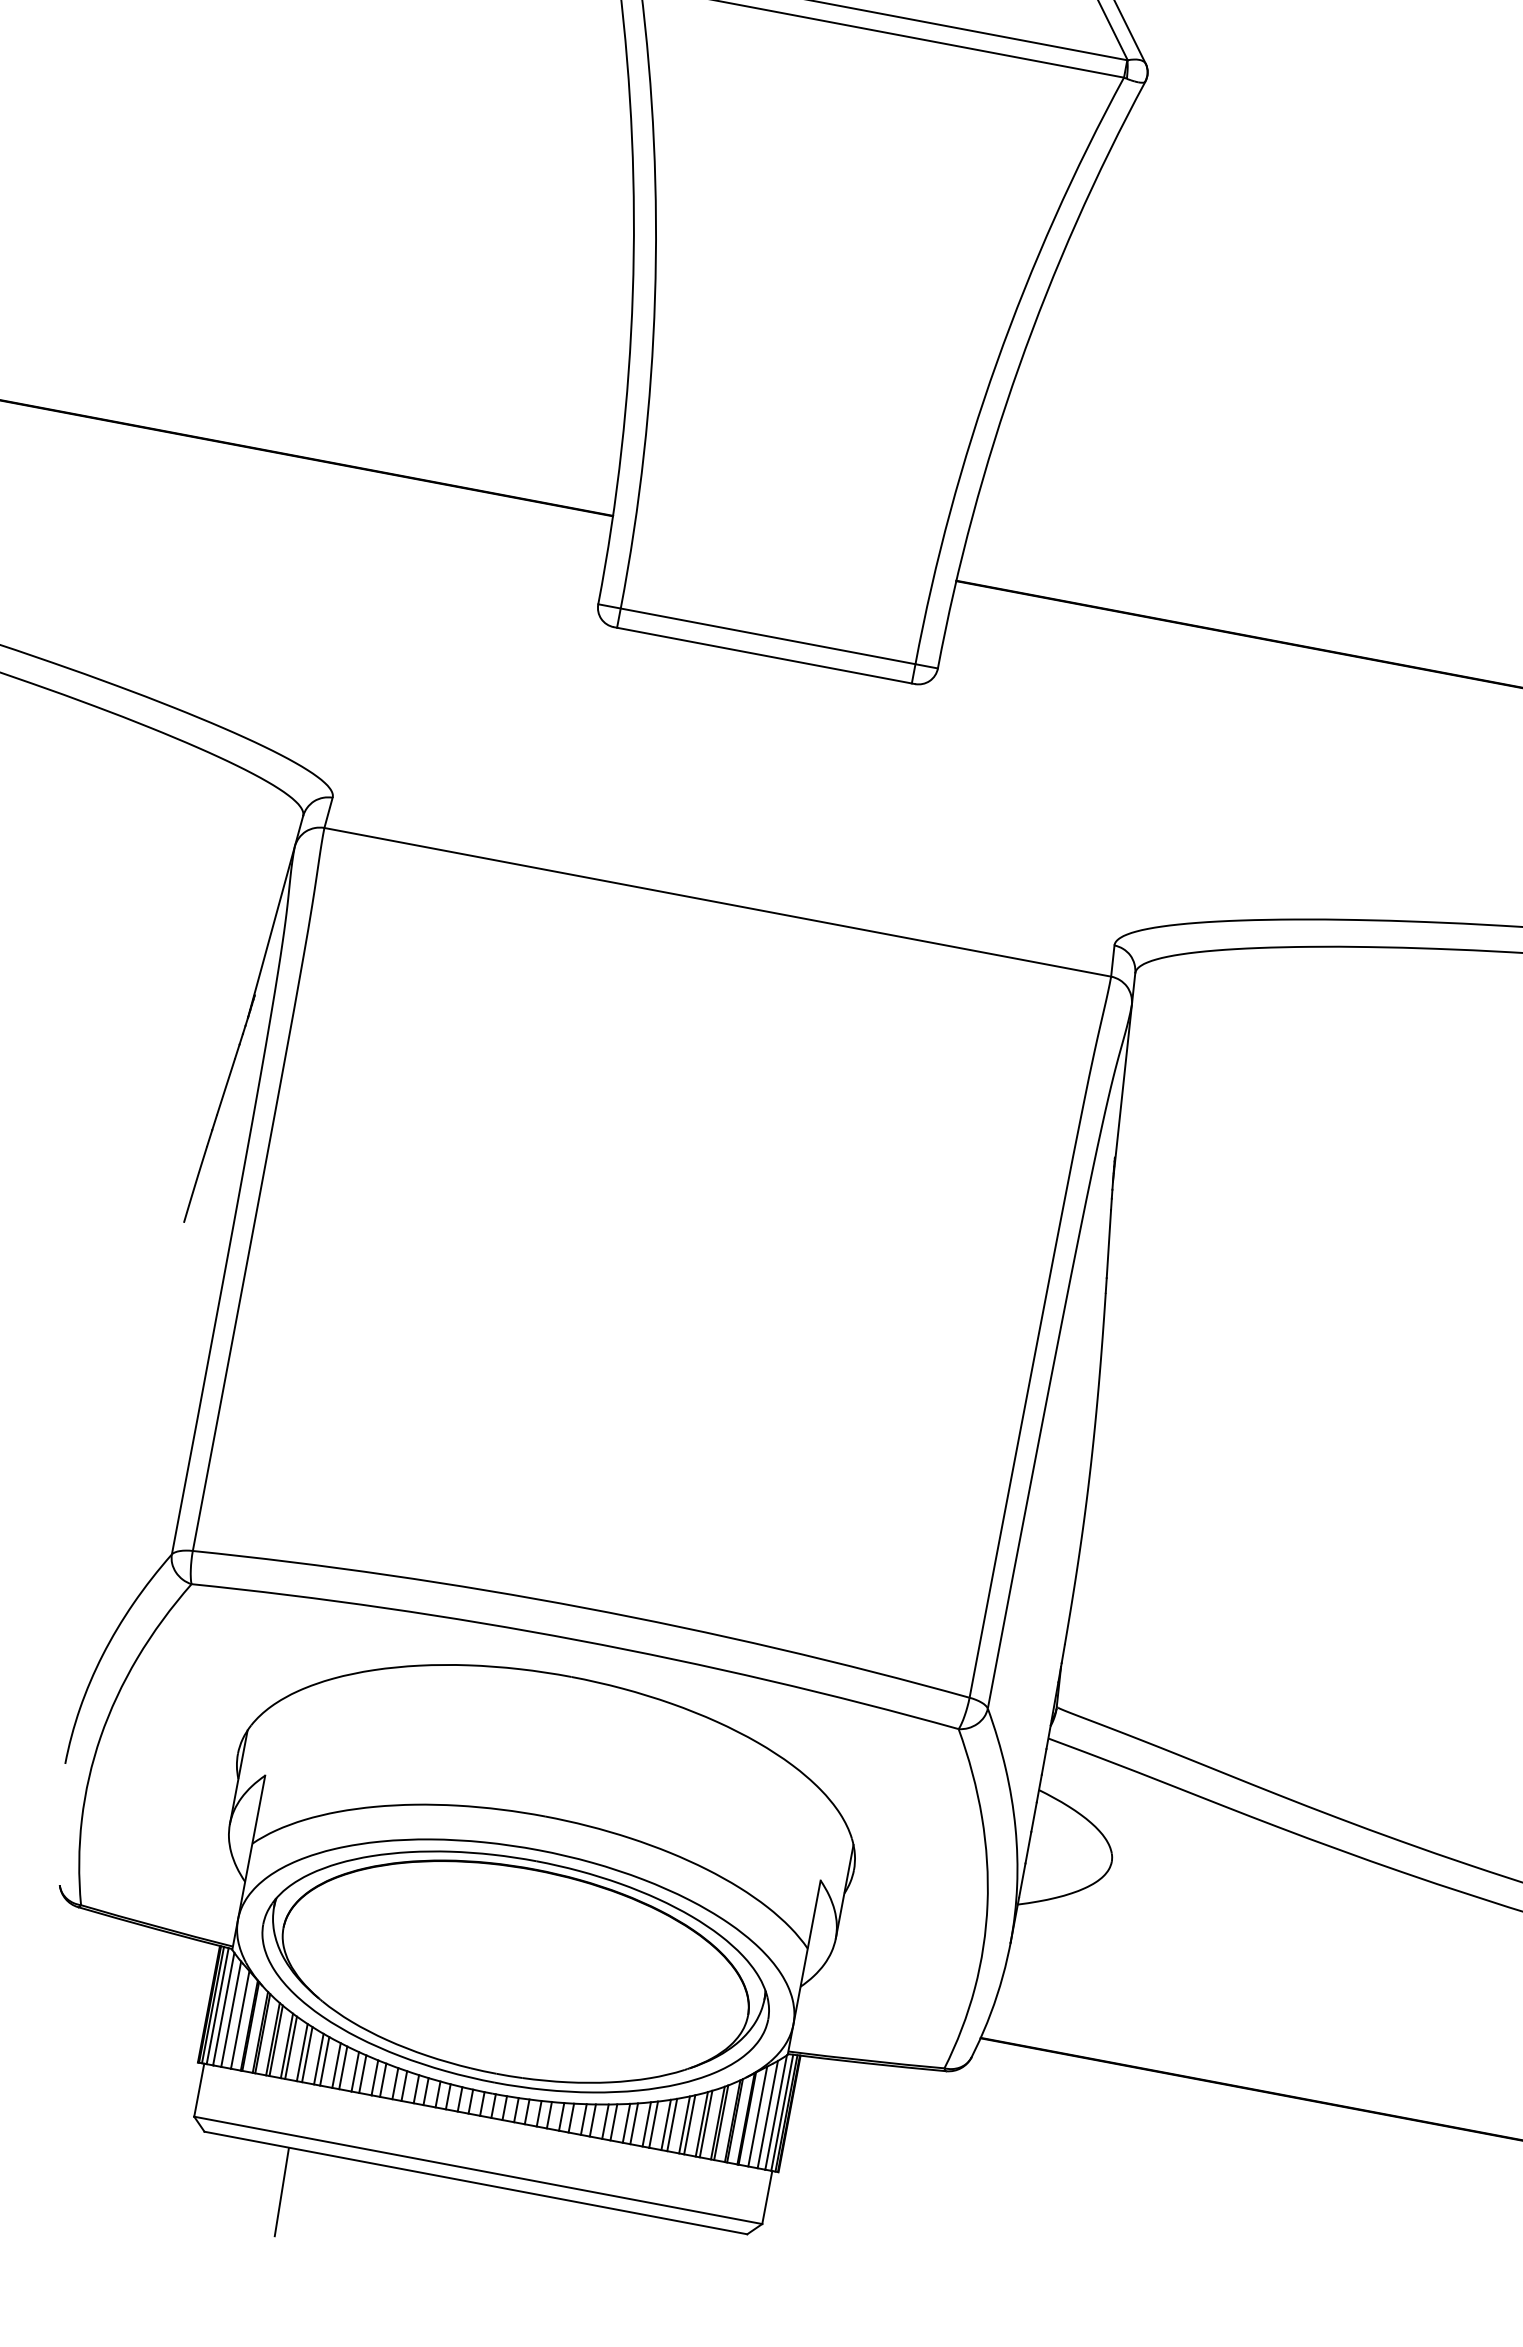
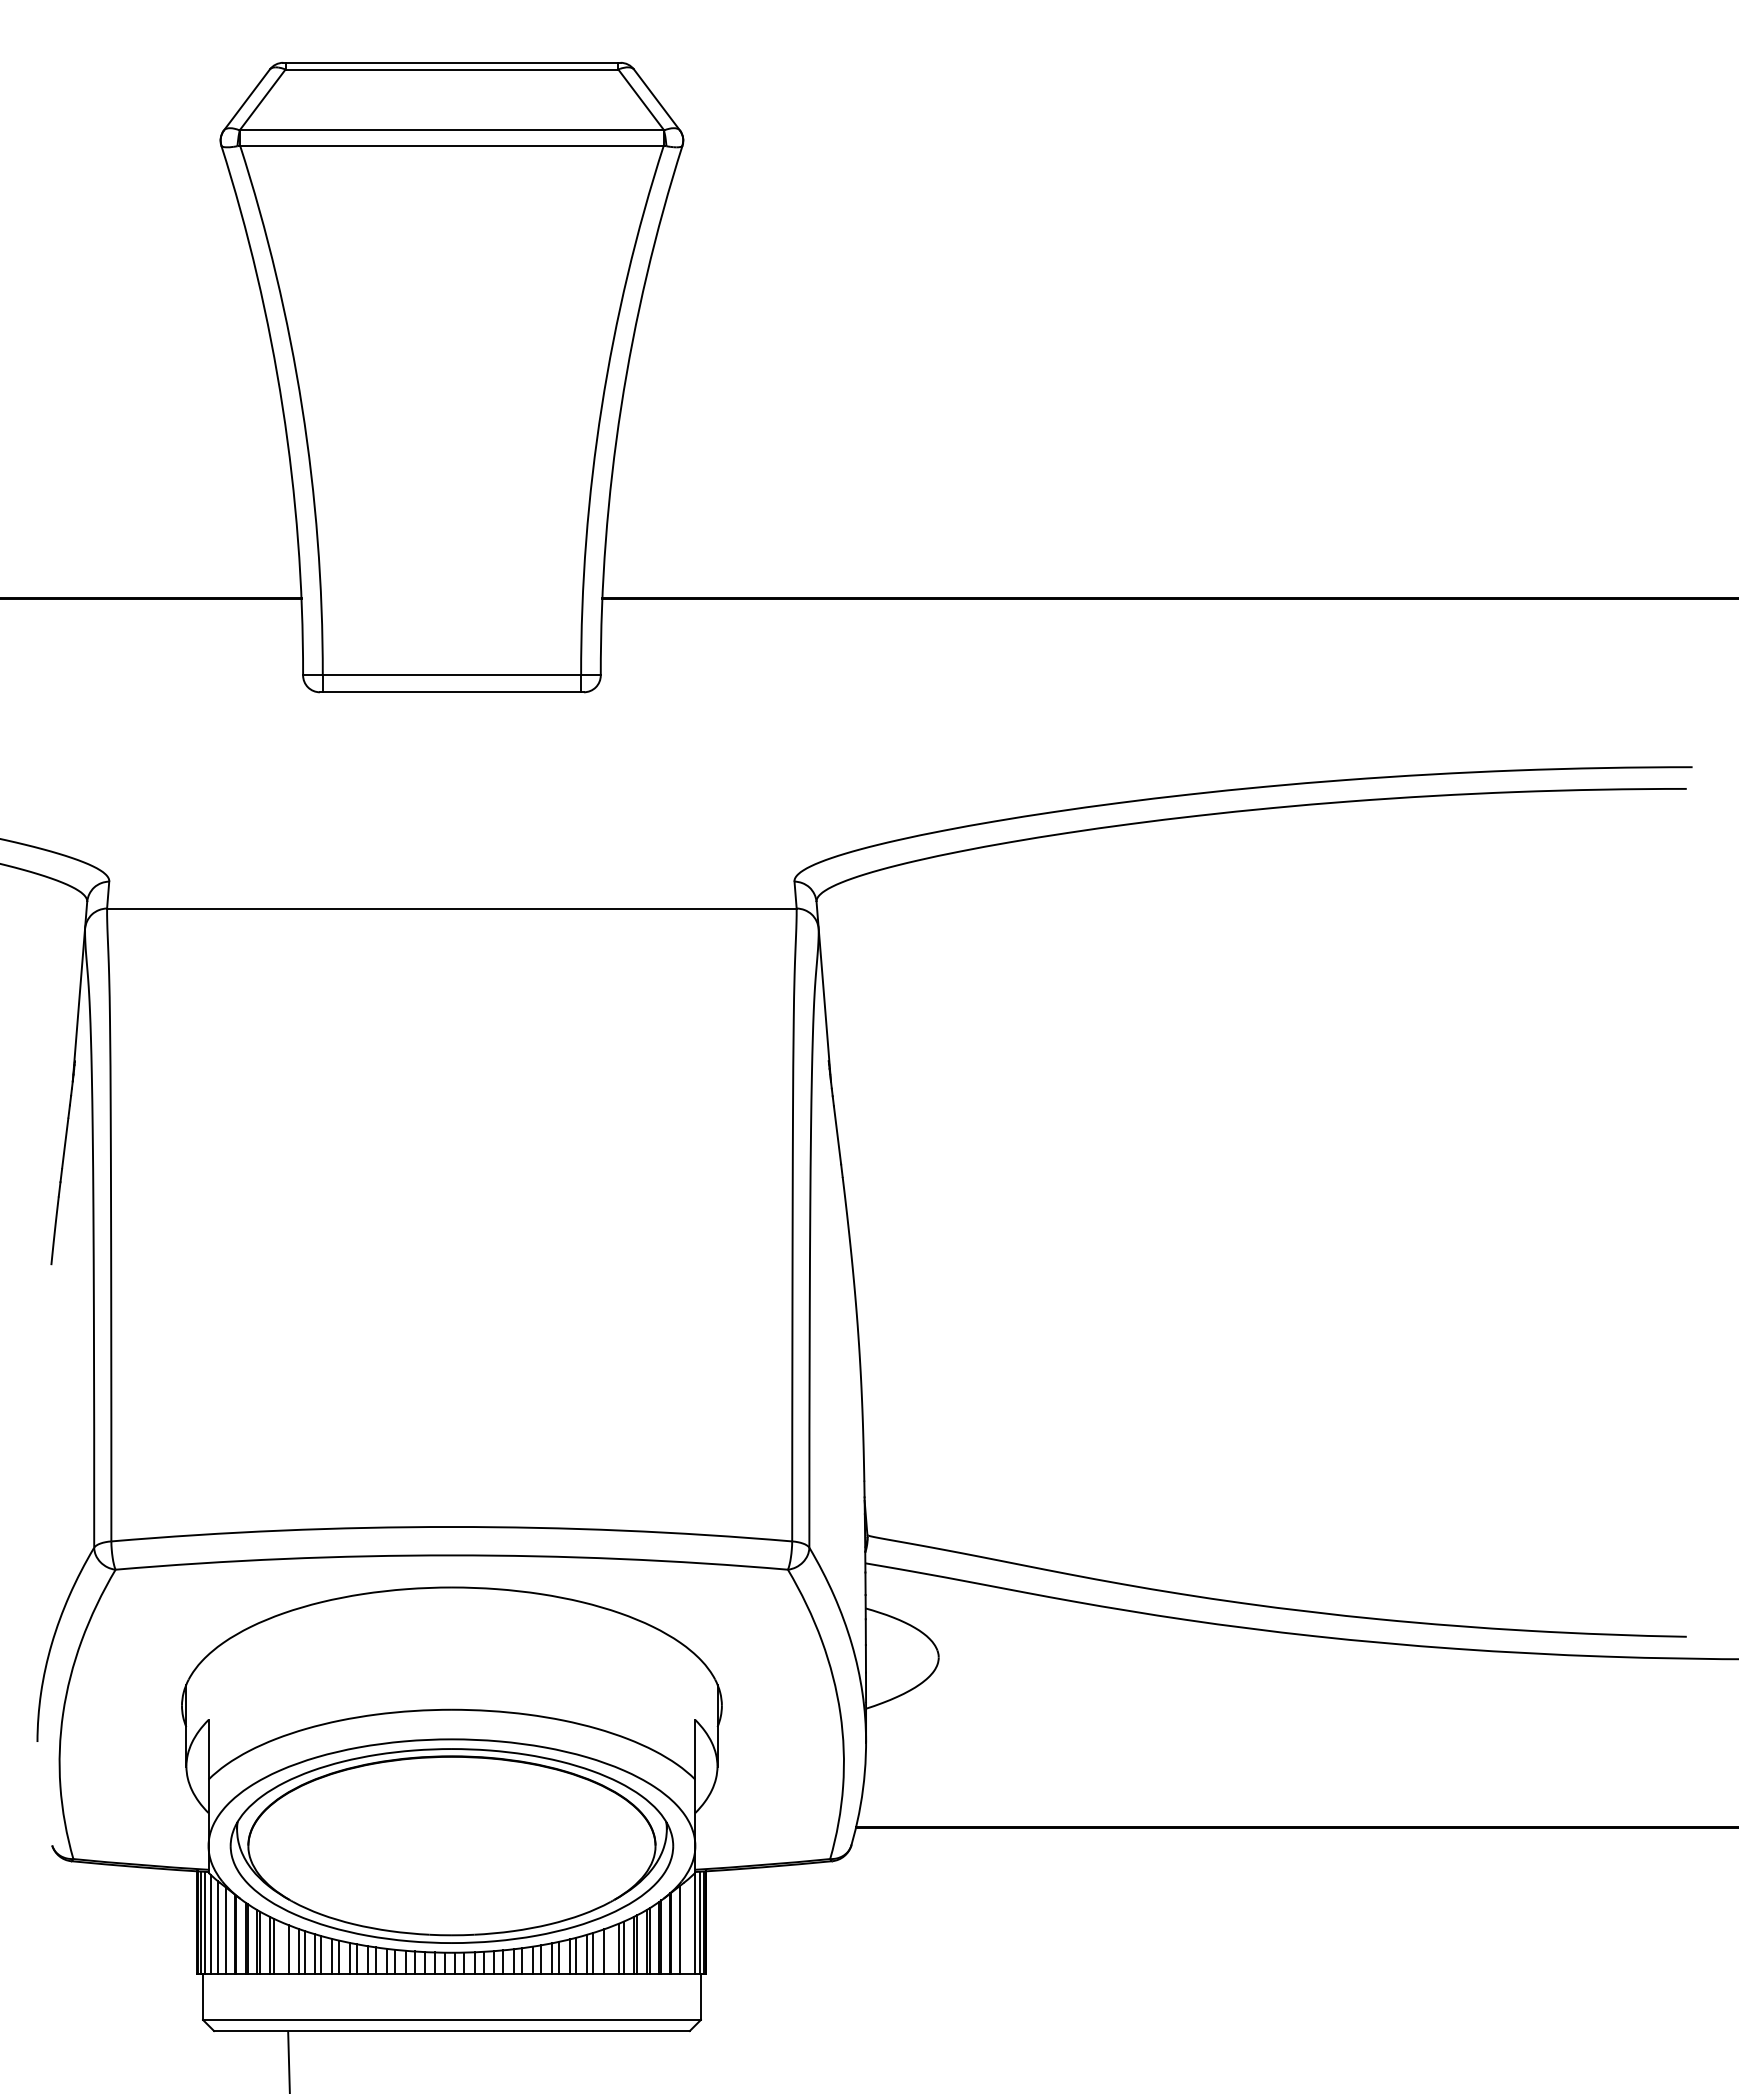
line: (302, 2052) -> (284, 1948), removed
line: (768, 2114) -> (688, 1926), removed
line: (671, 2124) -> (608, 1950), removed

